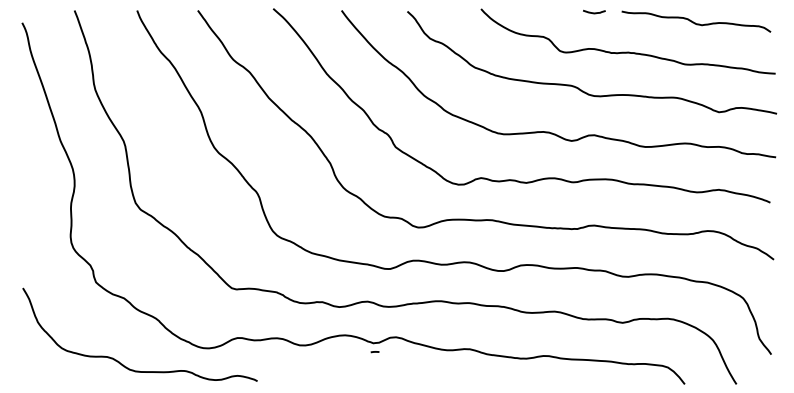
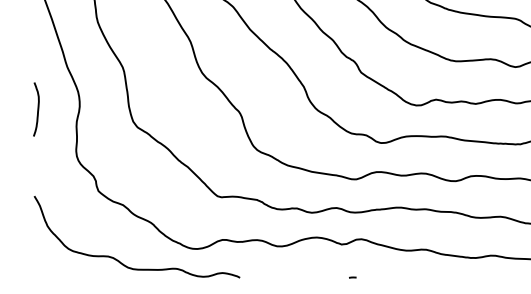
curve: (26, 189) -> (37, 109), added
line: (374, 352) -> (352, 278), moved

